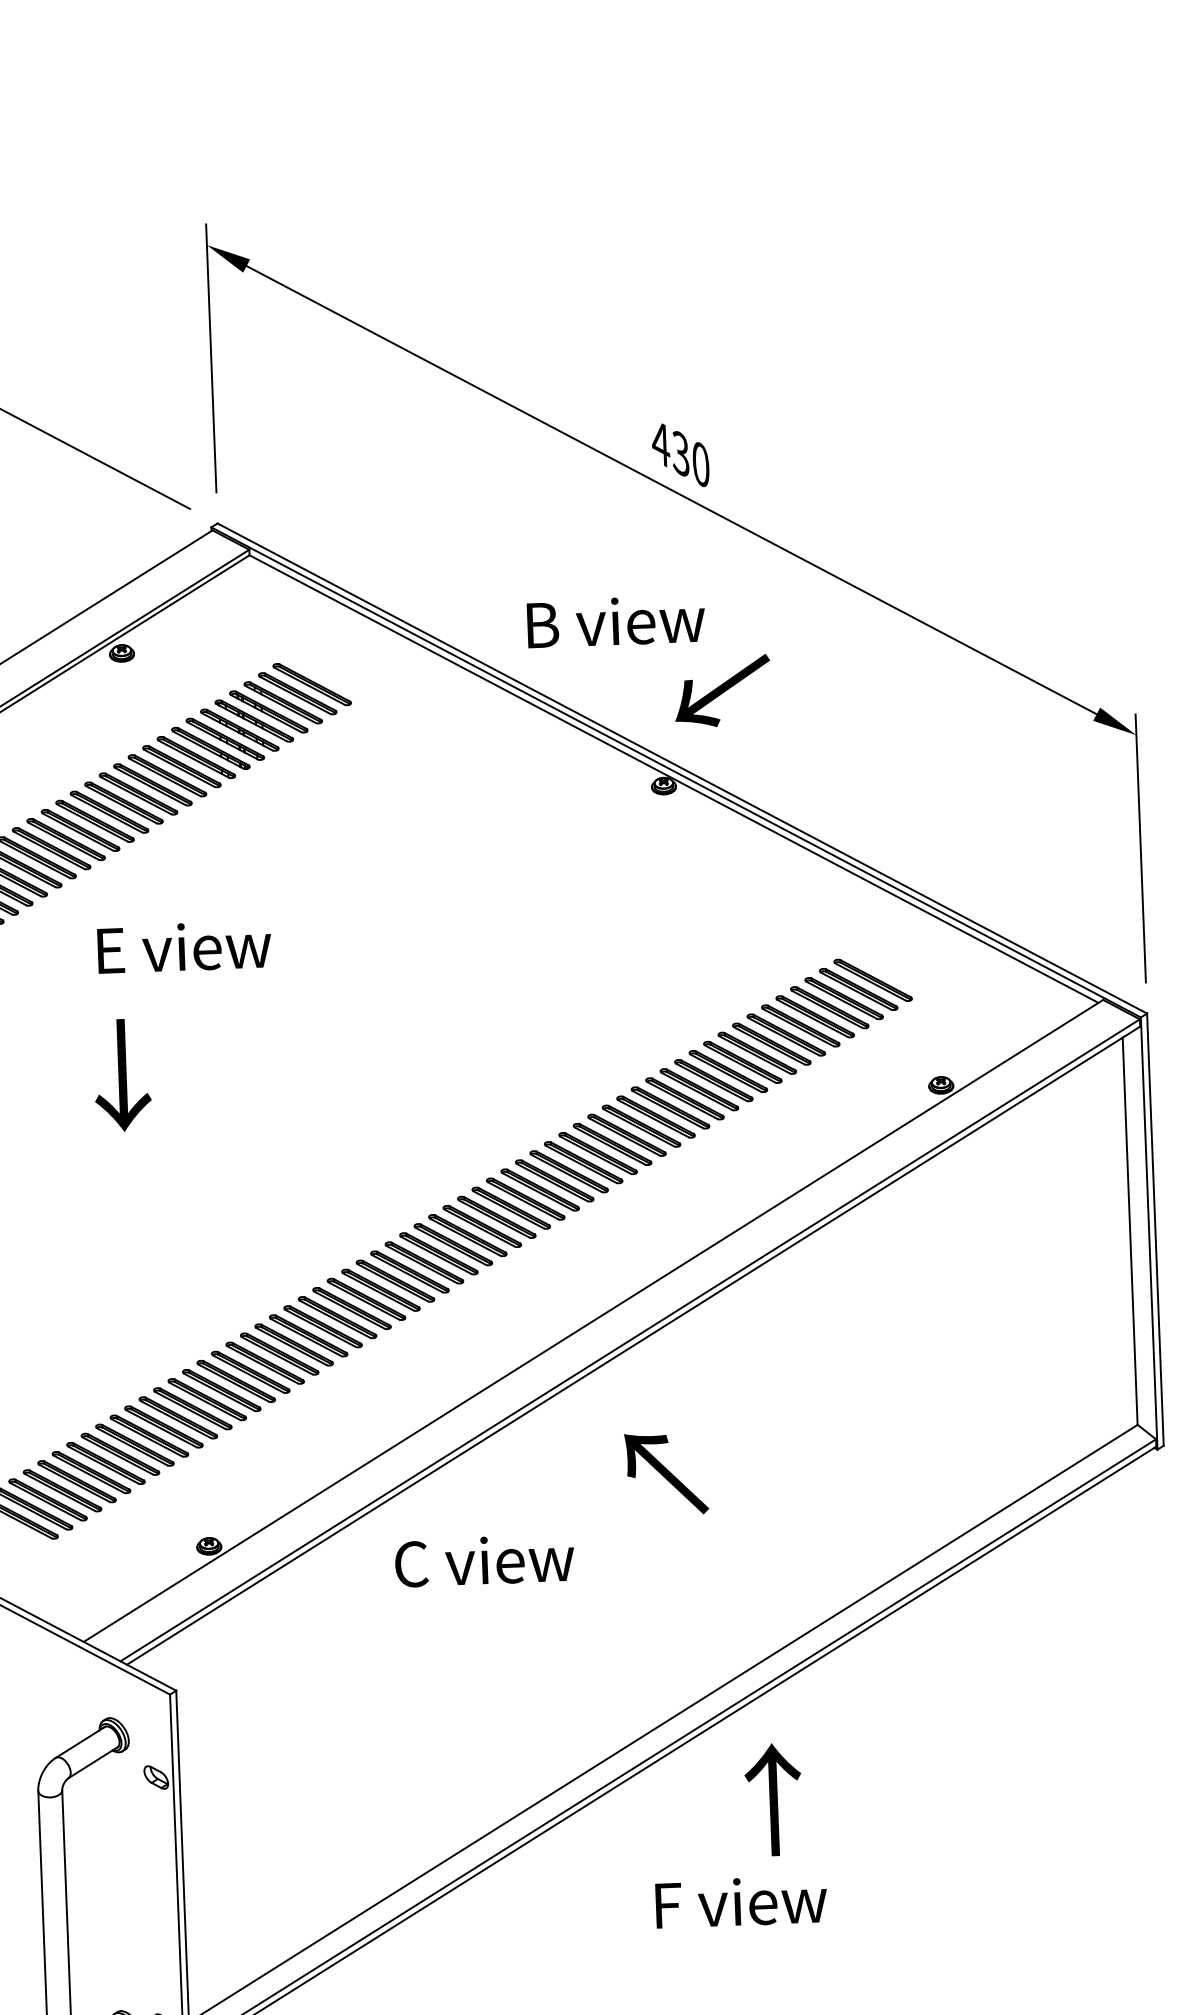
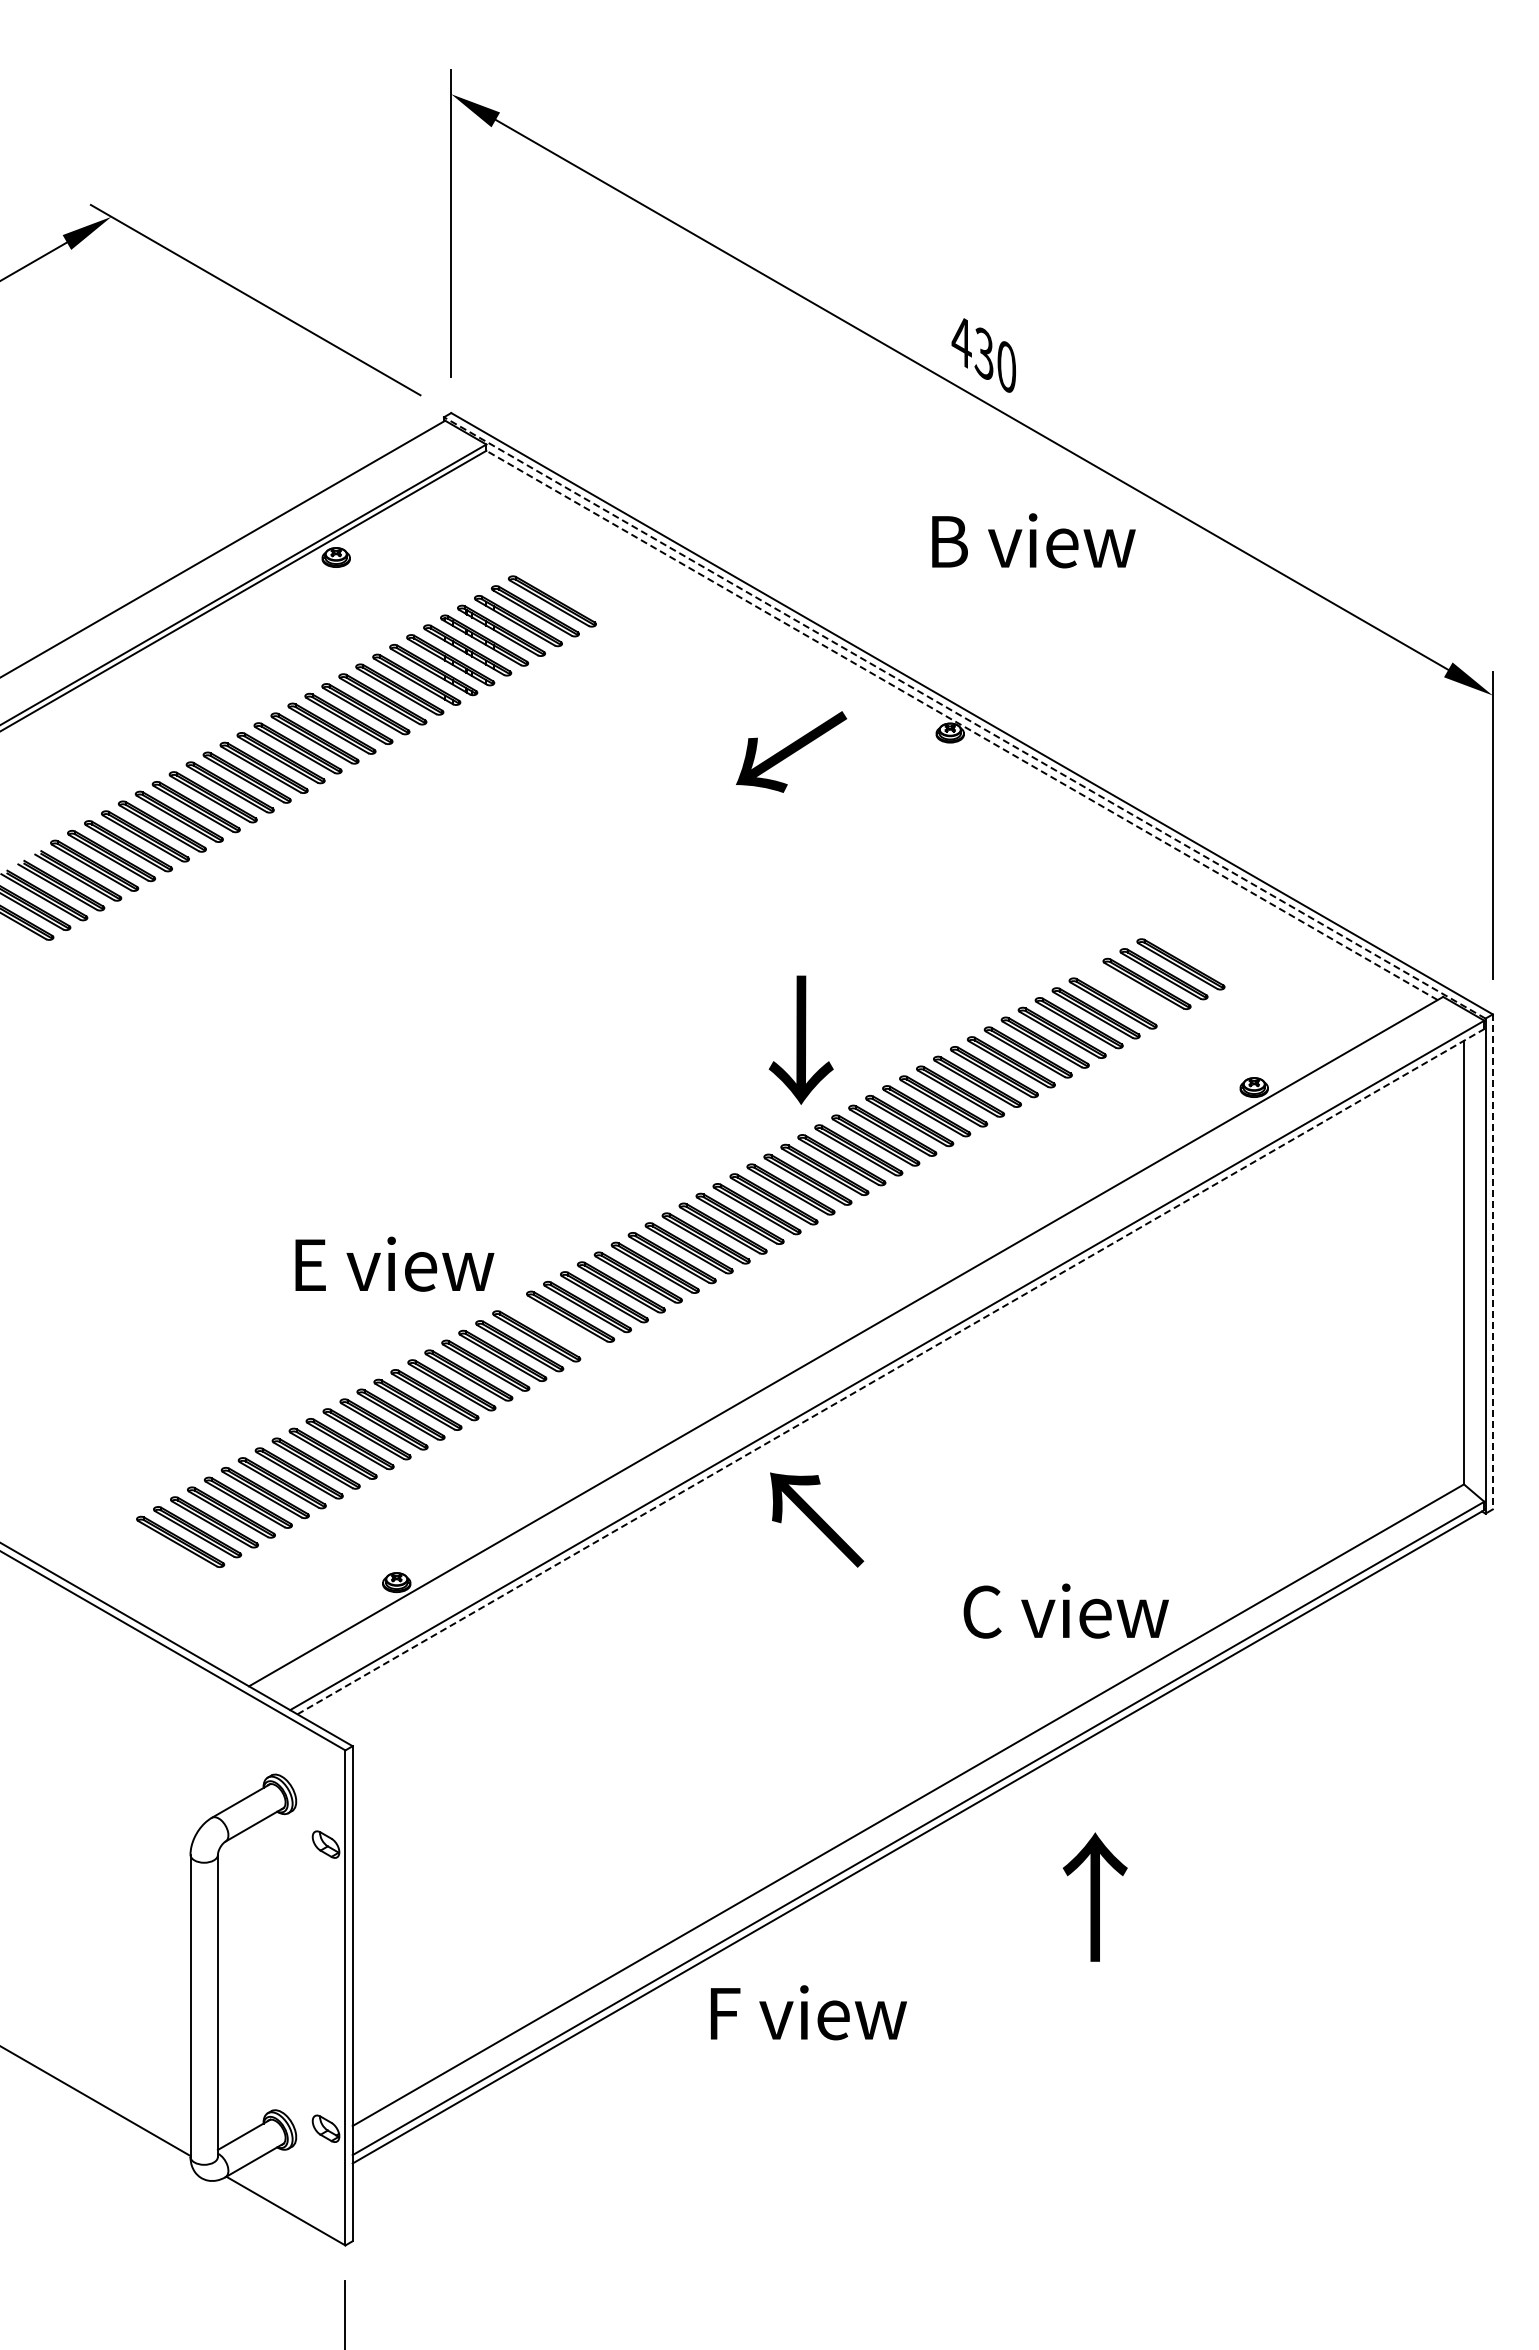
text: (615, 621) -> (1033, 540), moved
text: (722, 690) -> (791, 751), moved
line: (675, 772) -> (964, 717), solid -> dashed
line: (673, 779) -> (961, 725), solid -> dashed
text: (184, 946) -> (394, 1263), moved
part: (829, 1007) -> (1129, 993), removed
text: (121, 1074) -> (800, 1039), moved
line: (1155, 1229) -> (1492, 1261), solid -> dashed
part: (337, 1317) -> (553, 1326), removed
line: (634, 1345) -> (891, 1371), solid -> dashed
text: (666, 1473) -> (817, 1519), moved
text: (484, 1560) -> (1065, 1610), moved
text: (773, 1799) -> (1094, 1896), moved
text: (741, 1901) -> (808, 2012), moved

